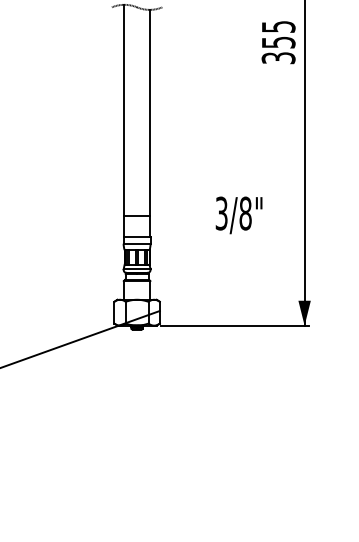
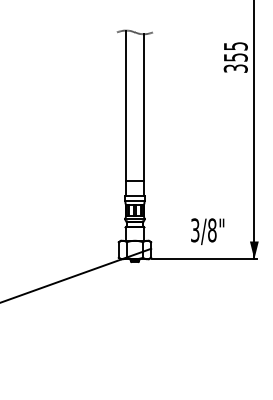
text: (238, 215) -> (207, 231), moved

